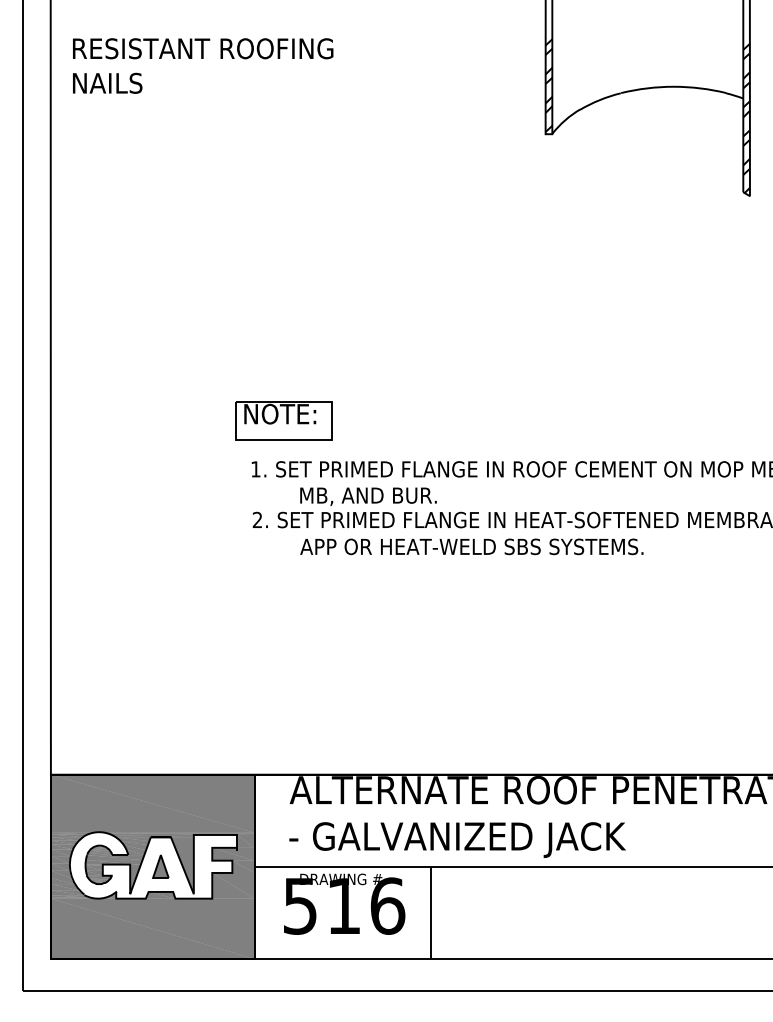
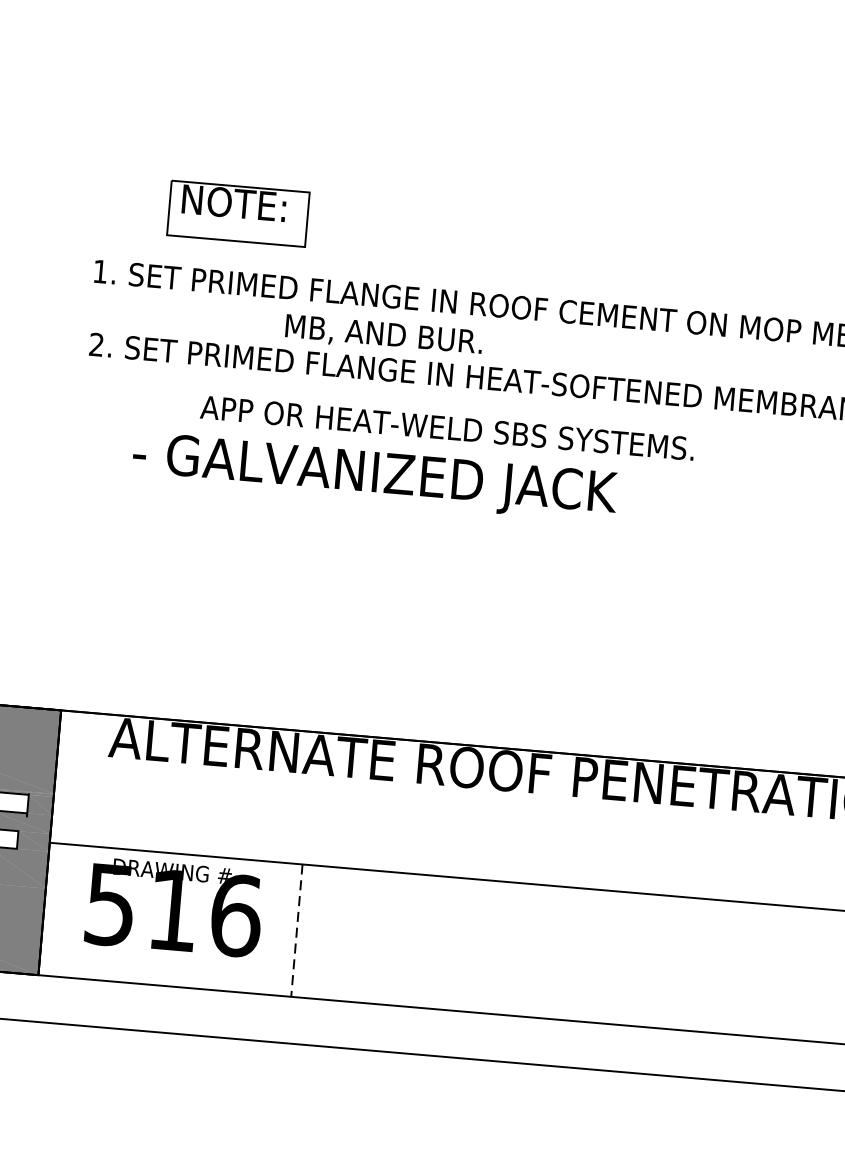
part: (283, 420) -> (238, 212), moved
text: (368, 496) -> (383, 335), moved
text: (471, 546) -> (447, 427), moved
text: (457, 839) -> (374, 476), moved
line: (430, 913) -> (296, 931), solid -> dashed

